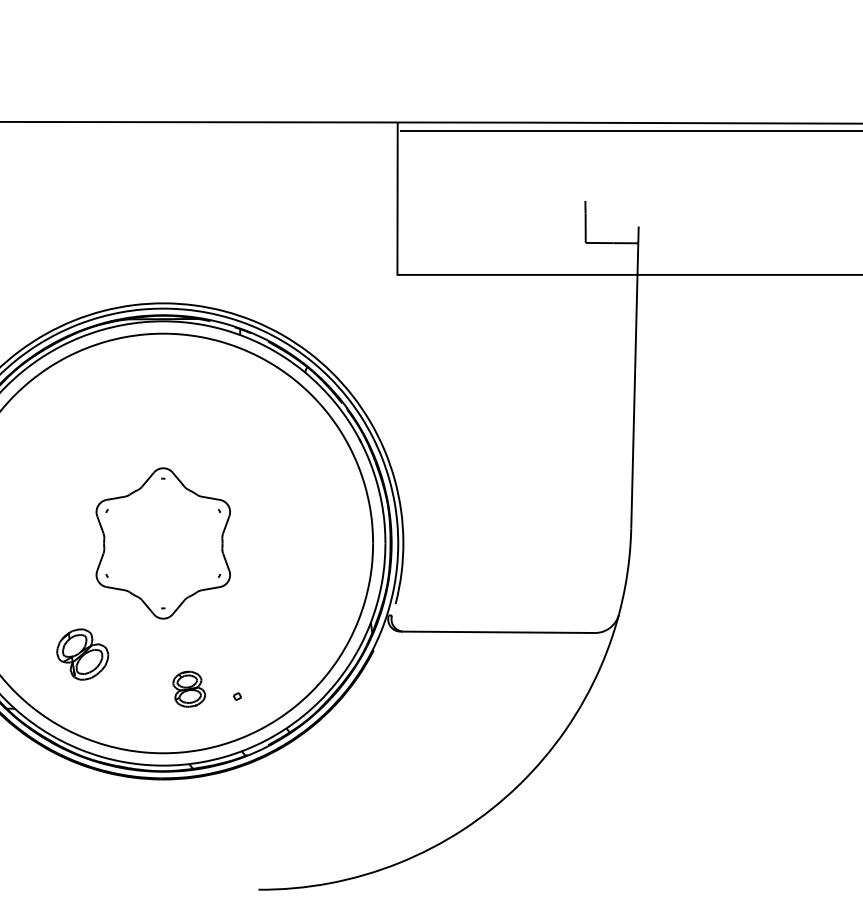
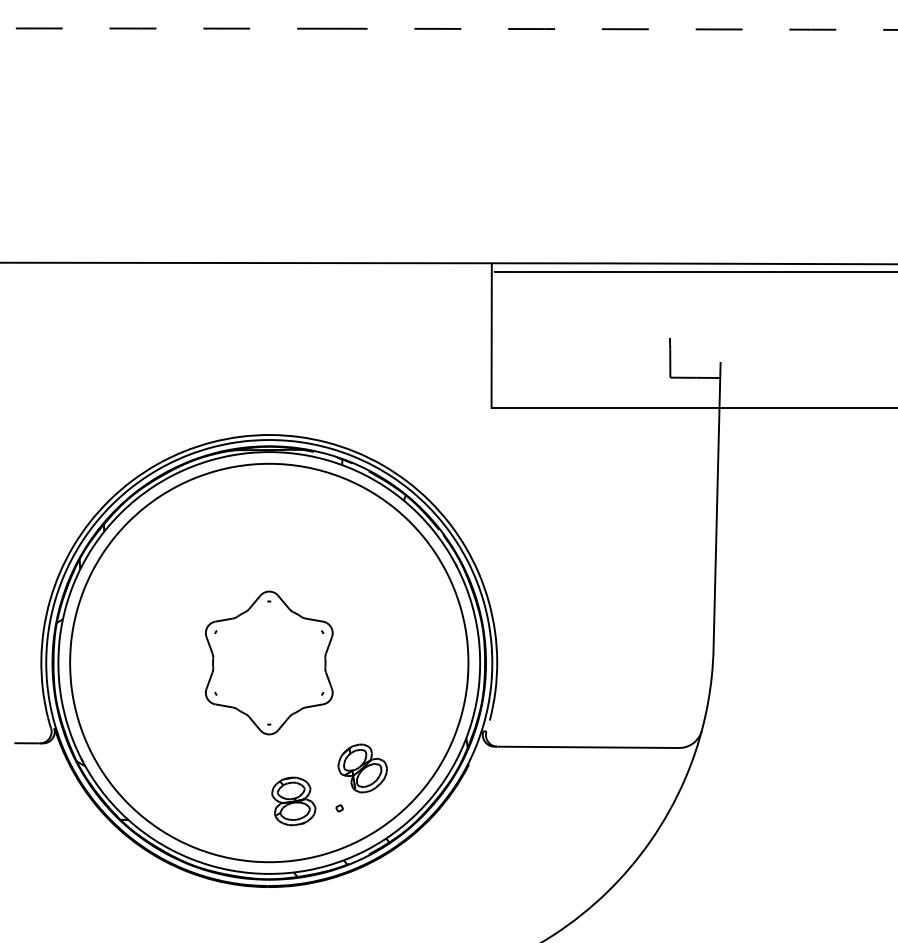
part: (82, 654) -> (362, 768), moved
part: (188, 689) -> (293, 801), size x1.43

